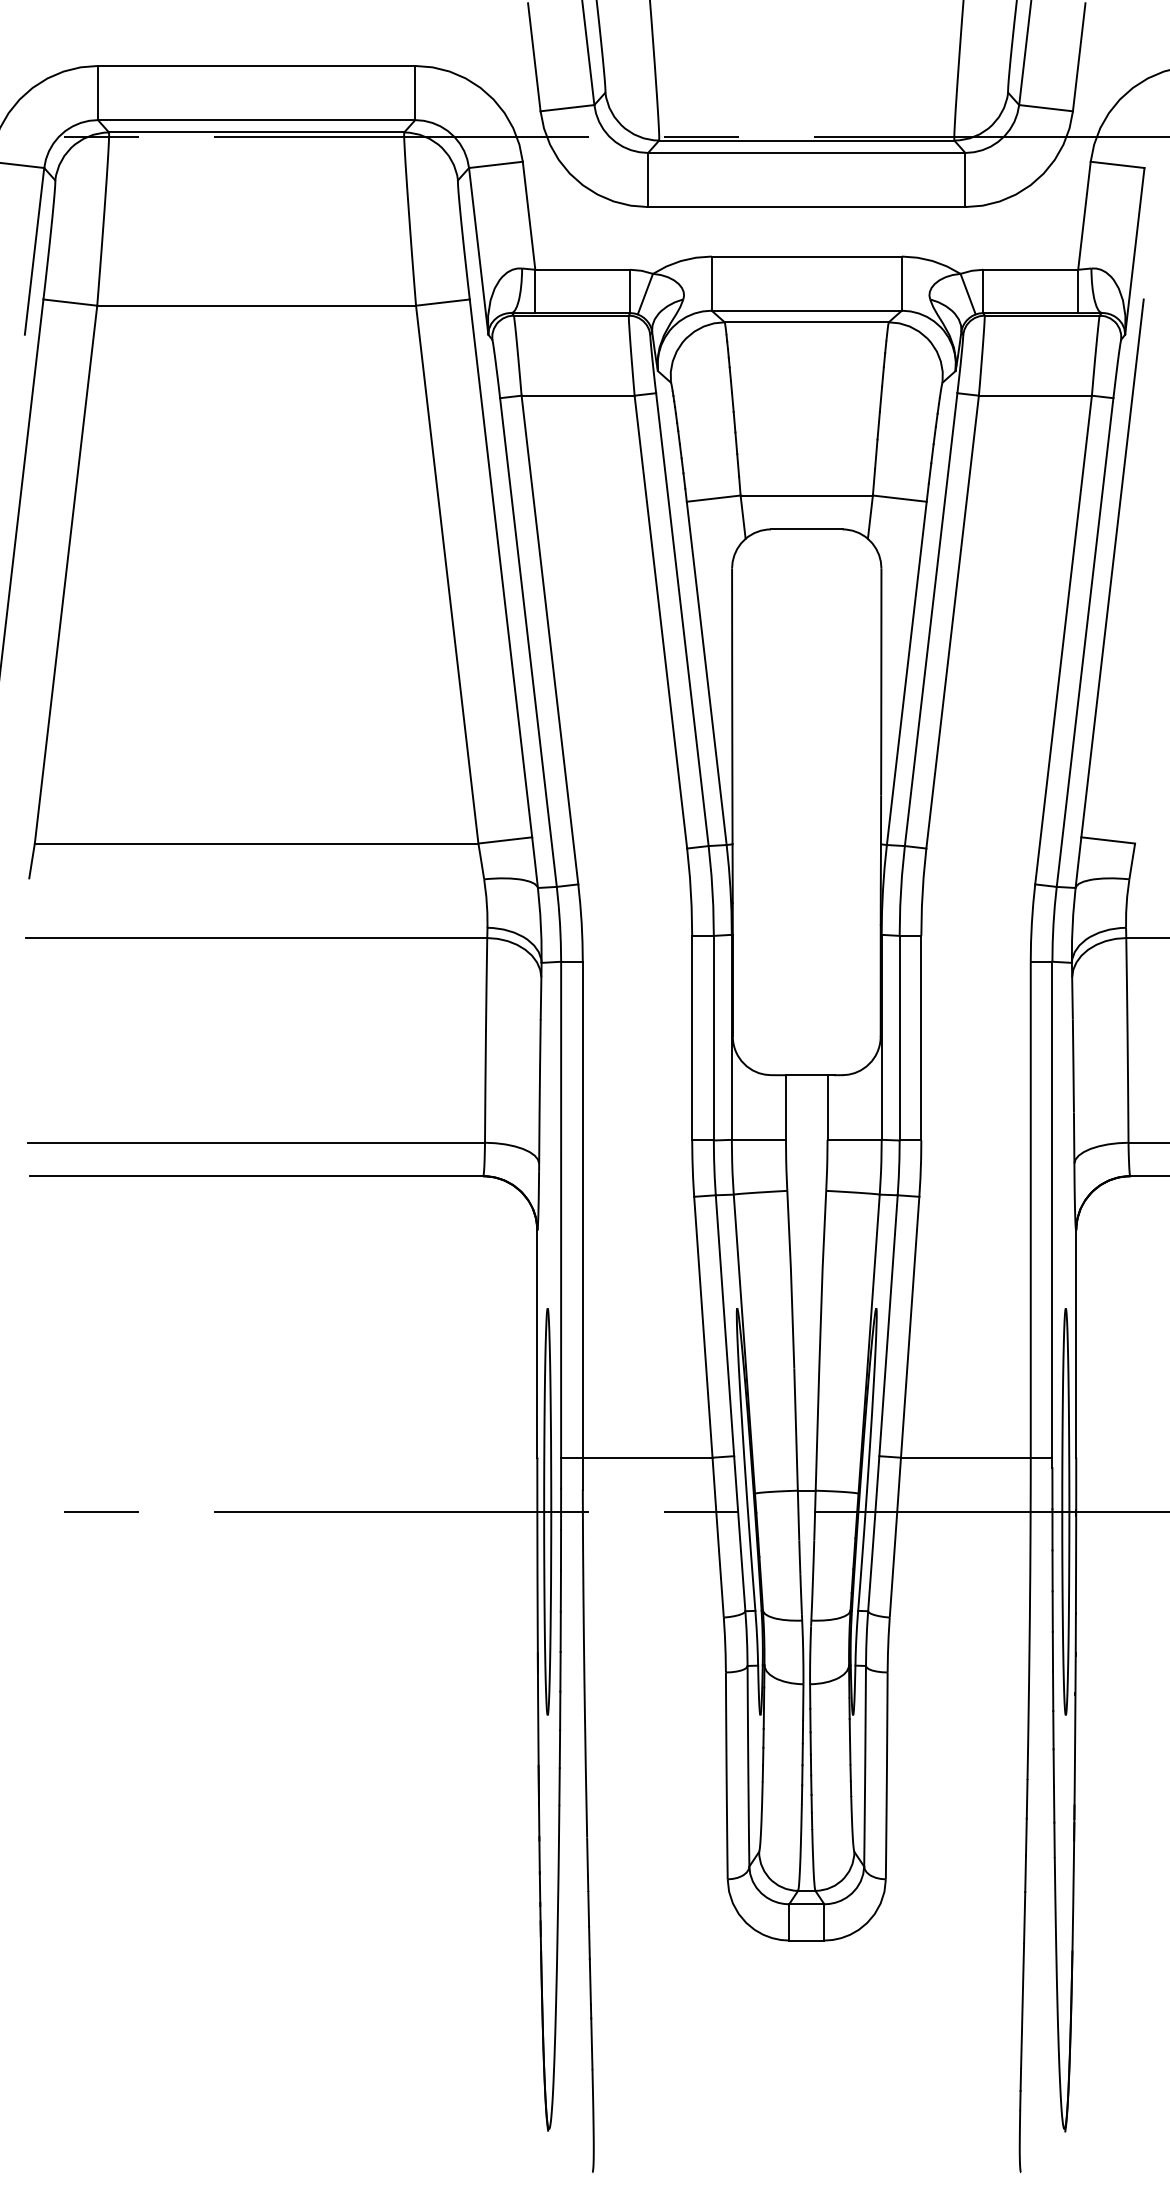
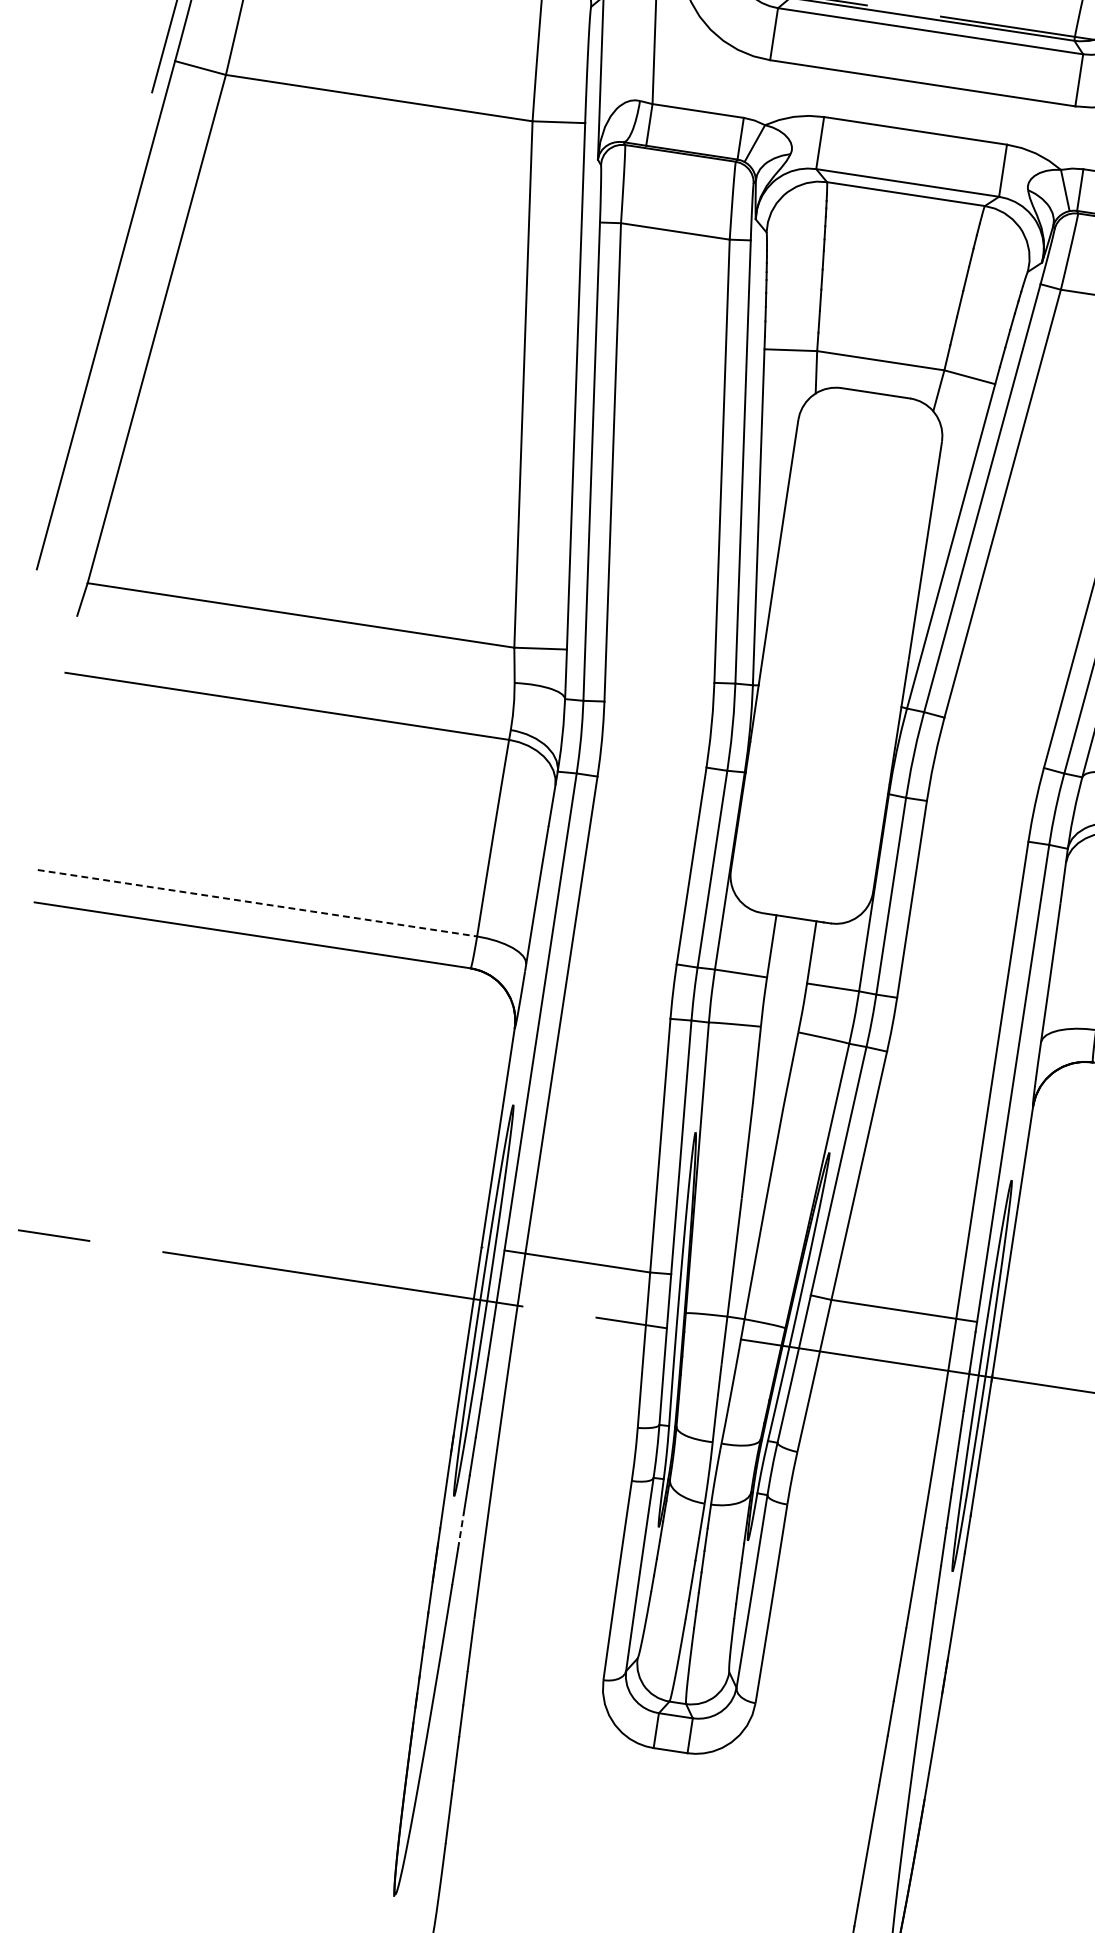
line: (257, 1142) -> (258, 903), solid -> dashed
line: (559, 1749) -> (460, 1530), solid -> dashed

